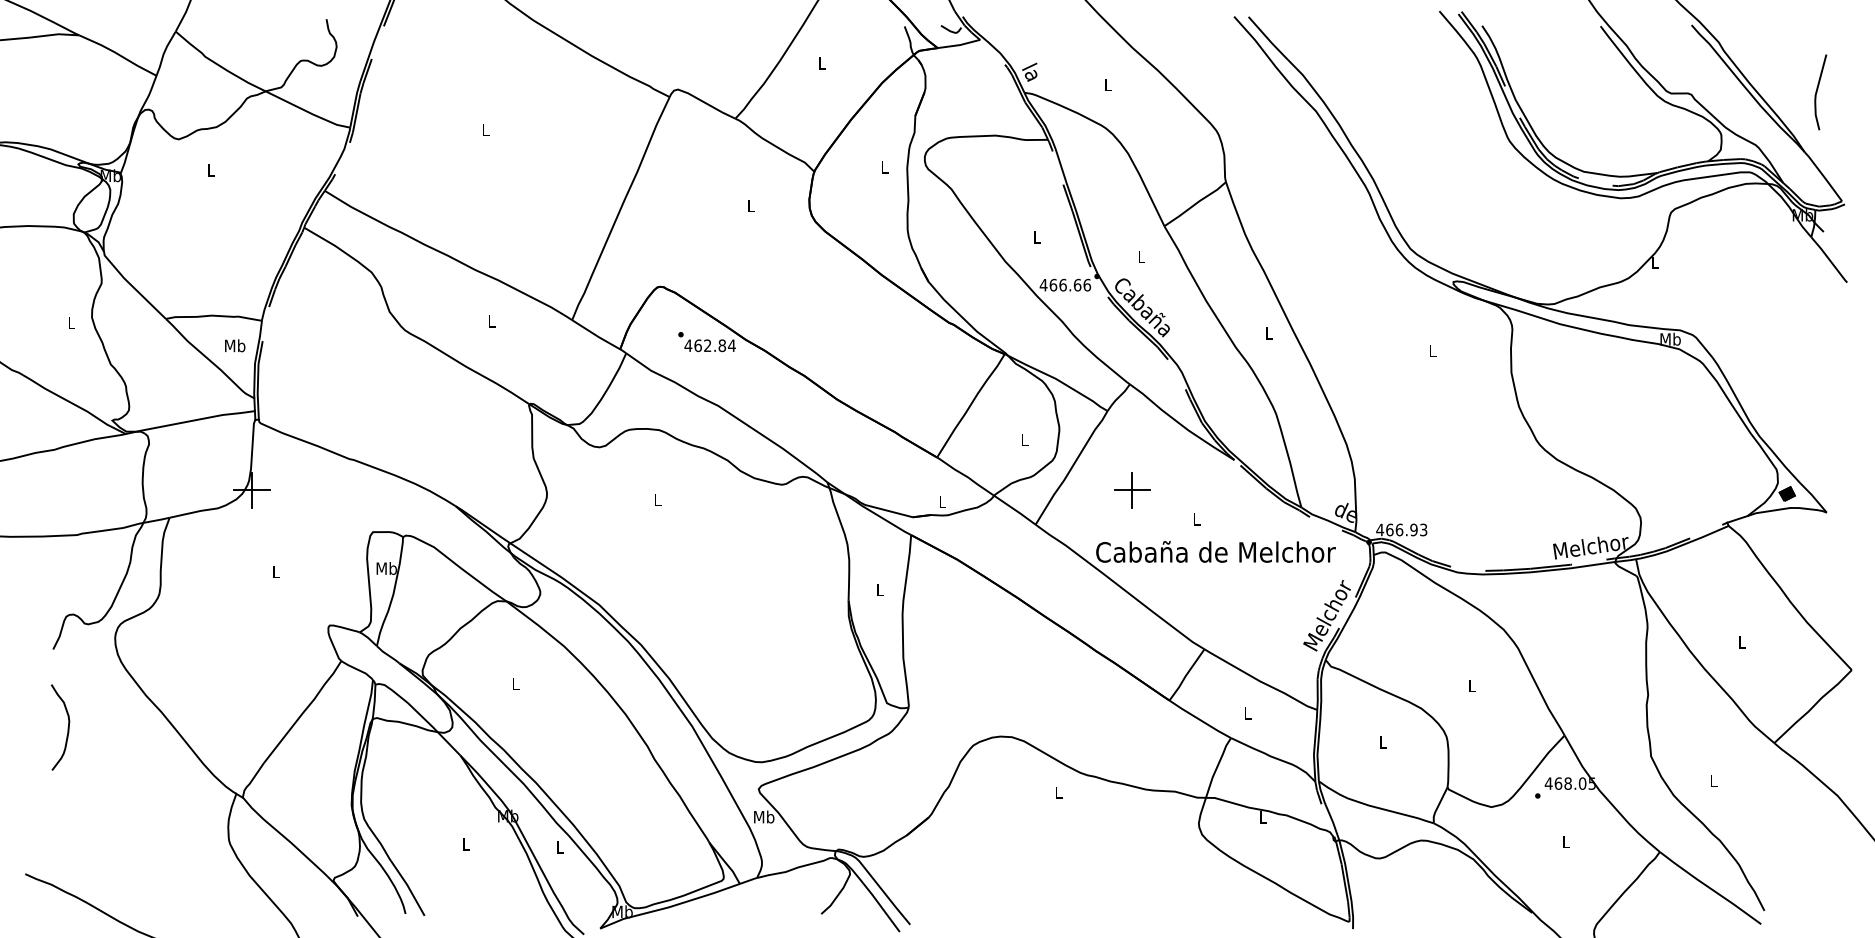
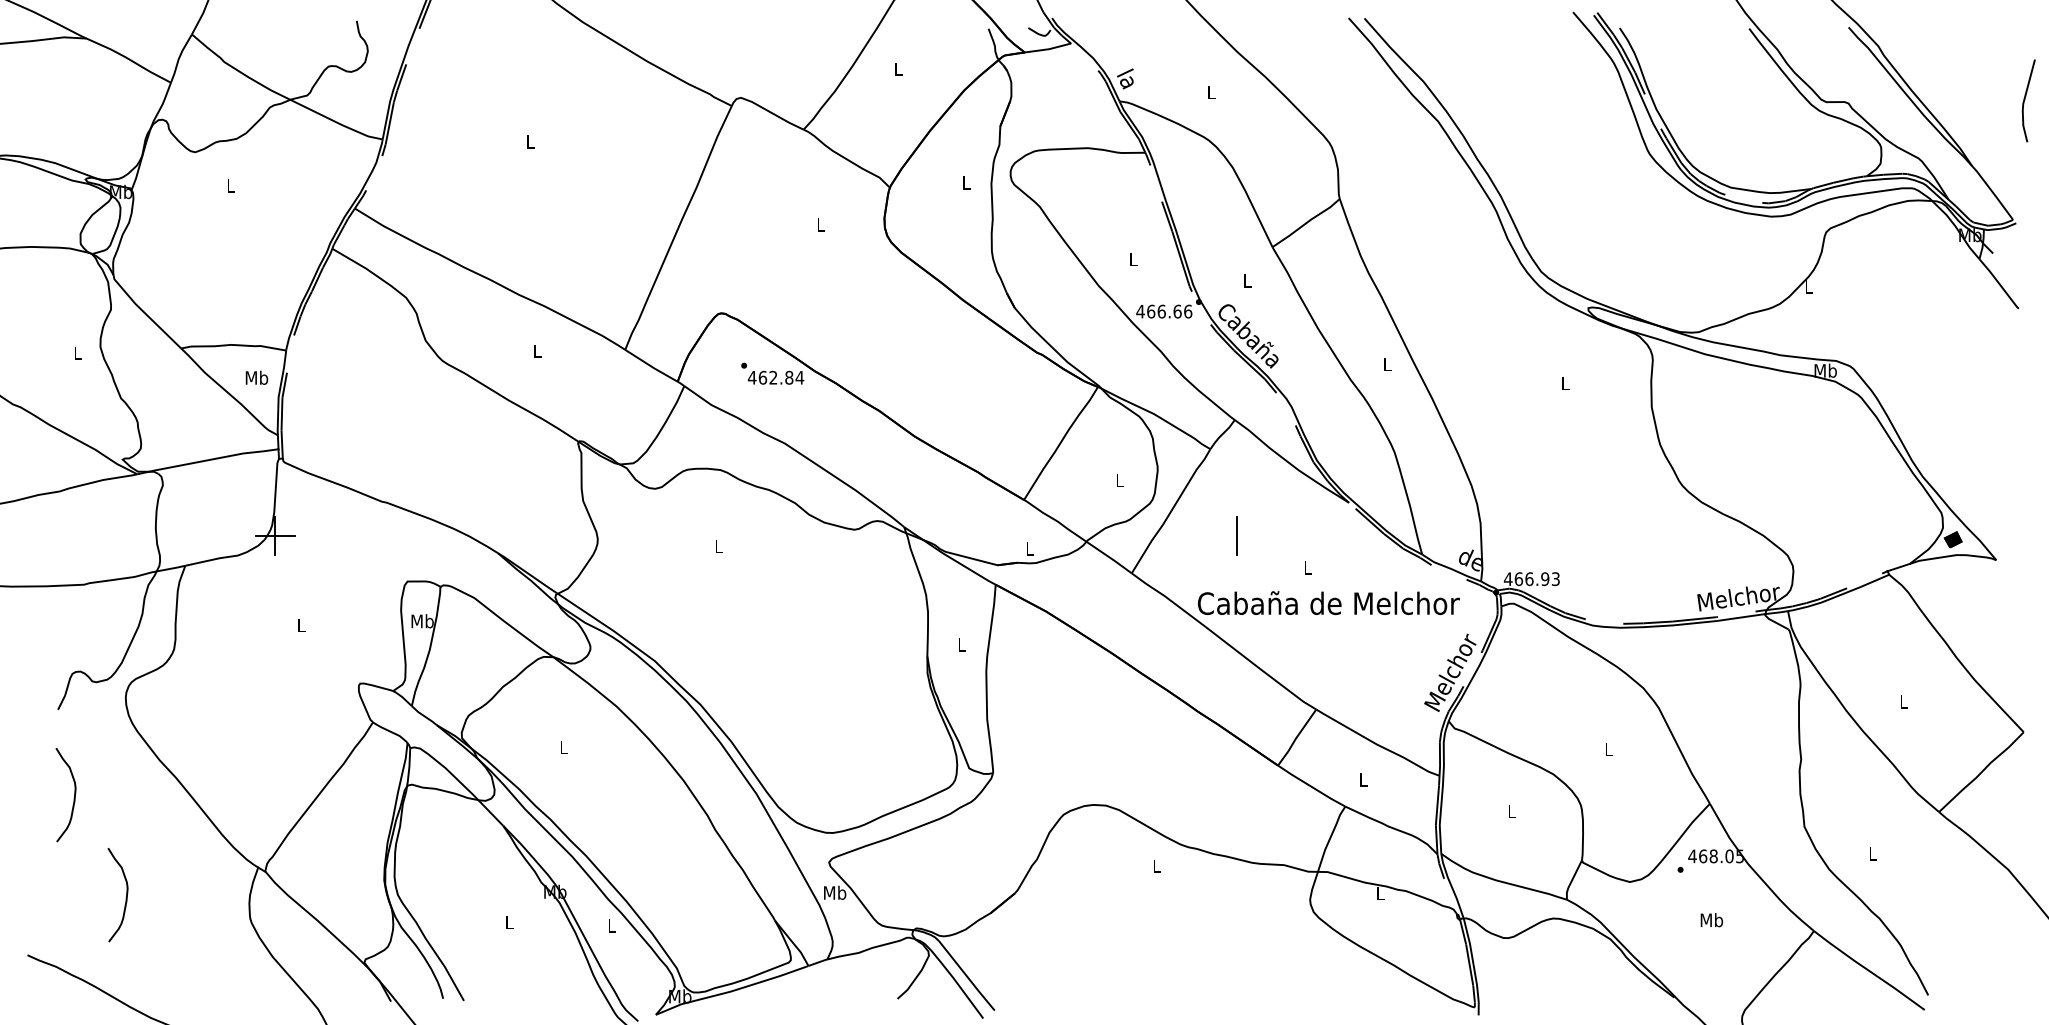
line: (1817, 92) -> (2025, 100), moved
line: (1132, 490) -> (1237, 535), removed
curve: (114, 822) -> (125, 898), added
text: (1566, 842) -> (1711, 920), L -> Mb

